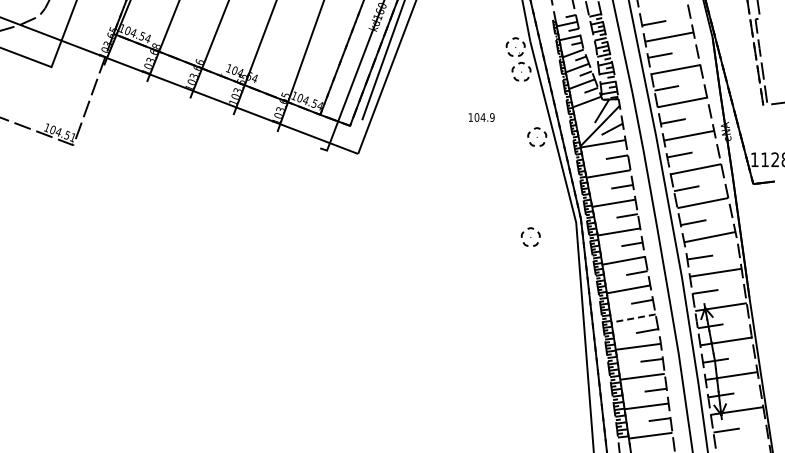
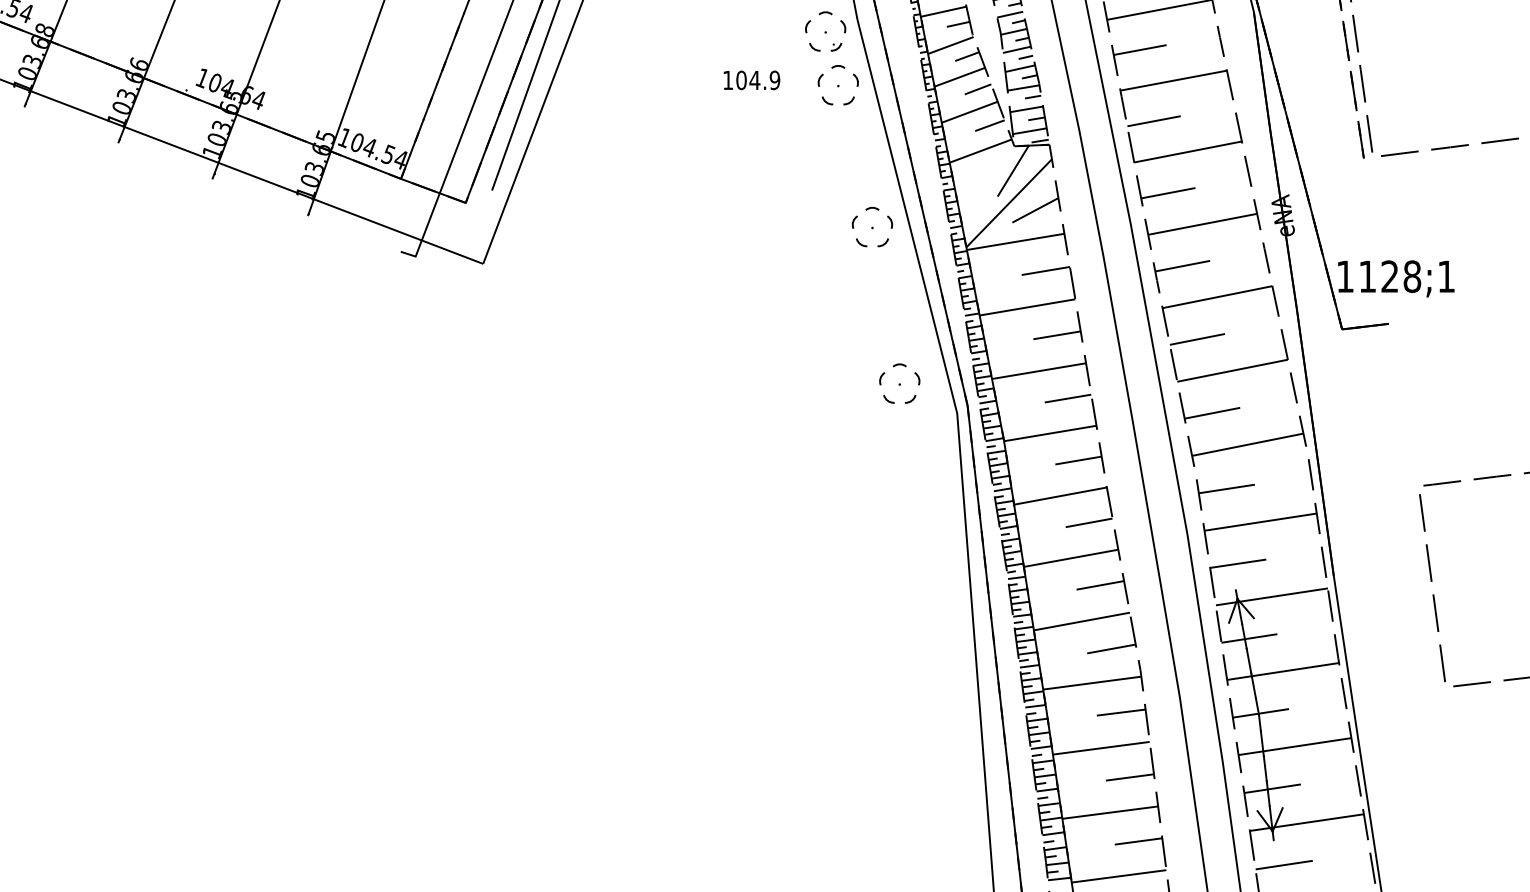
text: (481, 117) -> (751, 80), moved
part: (530, 236) -> (899, 382), moved
line: (633, 318) -> (1081, 621), dashed -> solid

